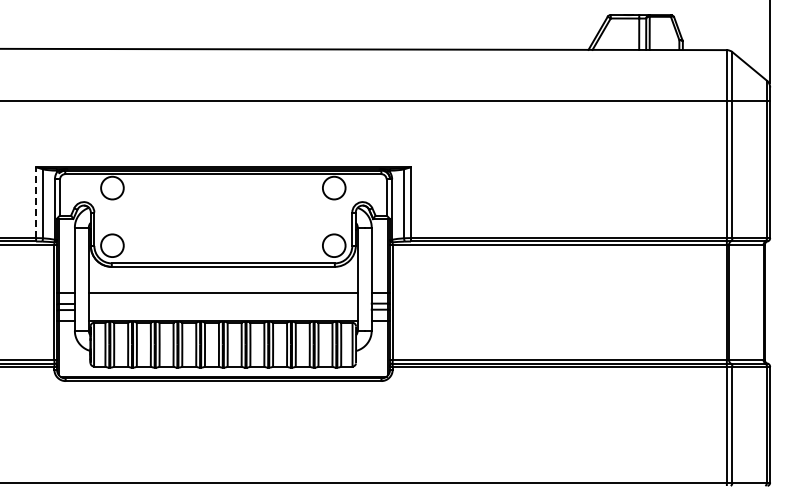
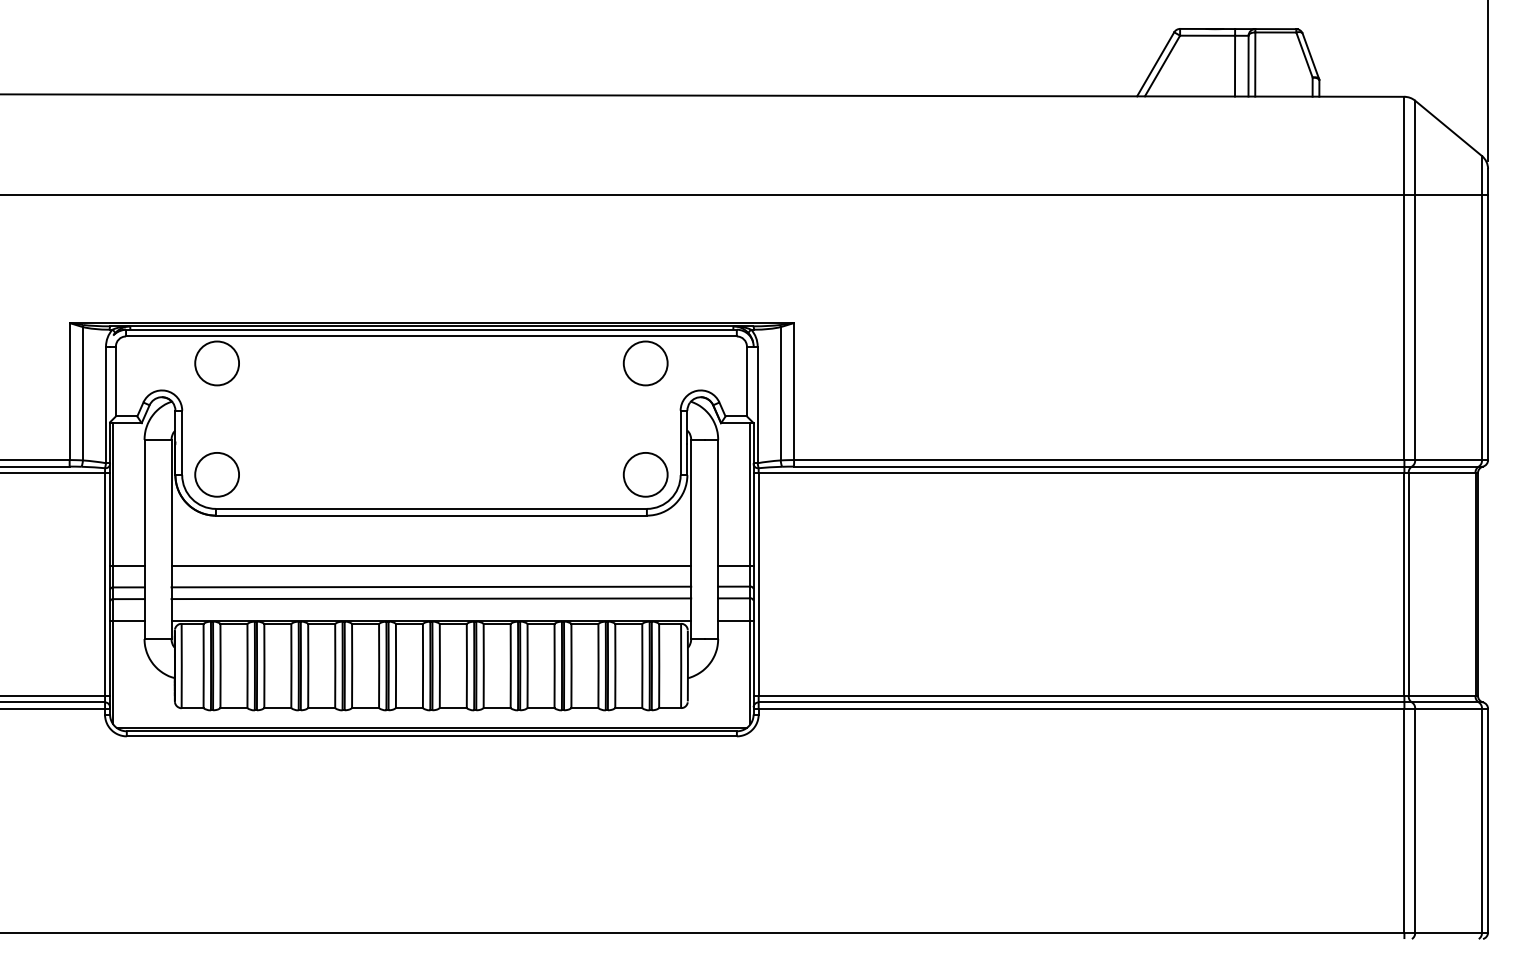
line: (36, 202) -> (70, 391), dashed -> solid
line: (222, 303) -> (429, 586), added
line: (222, 309) -> (429, 598), added

